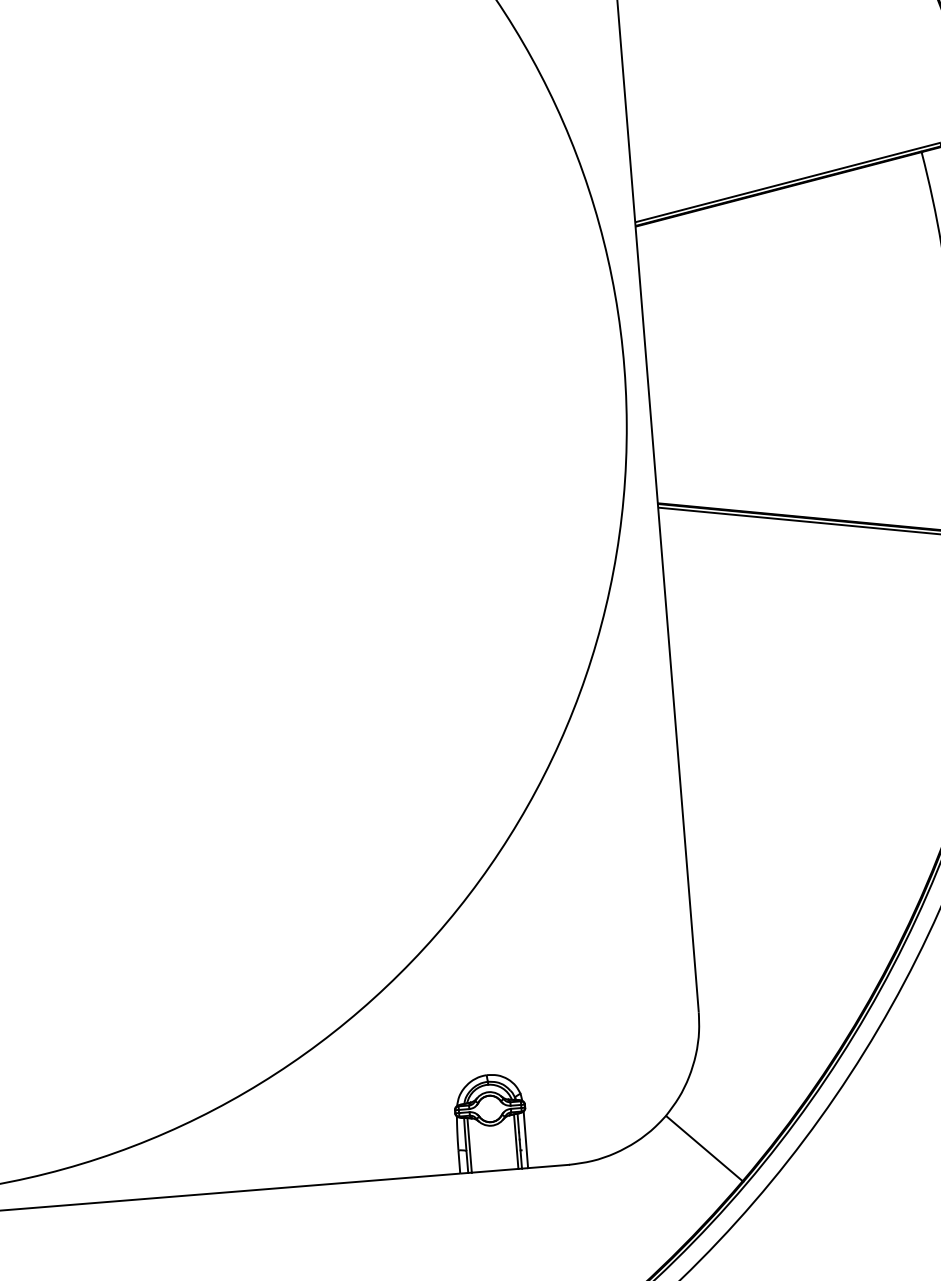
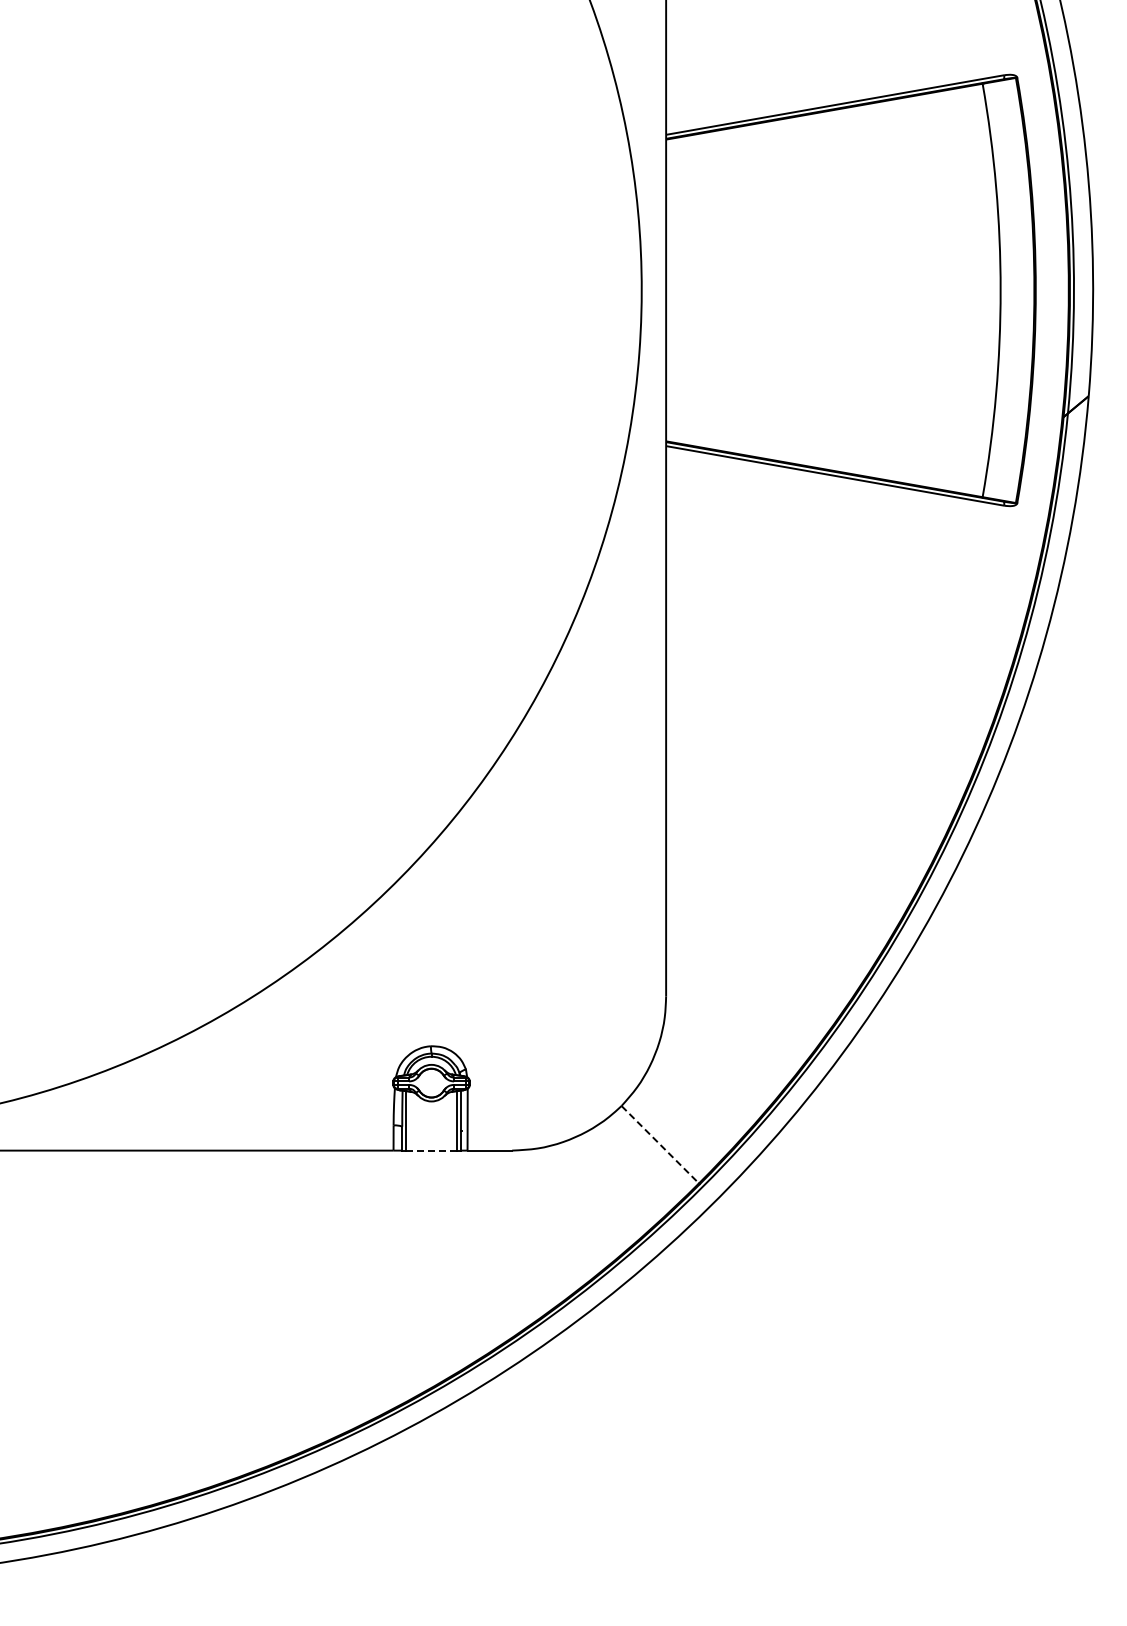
line: (704, 1148) -> (660, 1144), solid -> dashed
line: (495, 1170) -> (432, 1150), solid -> dashed

